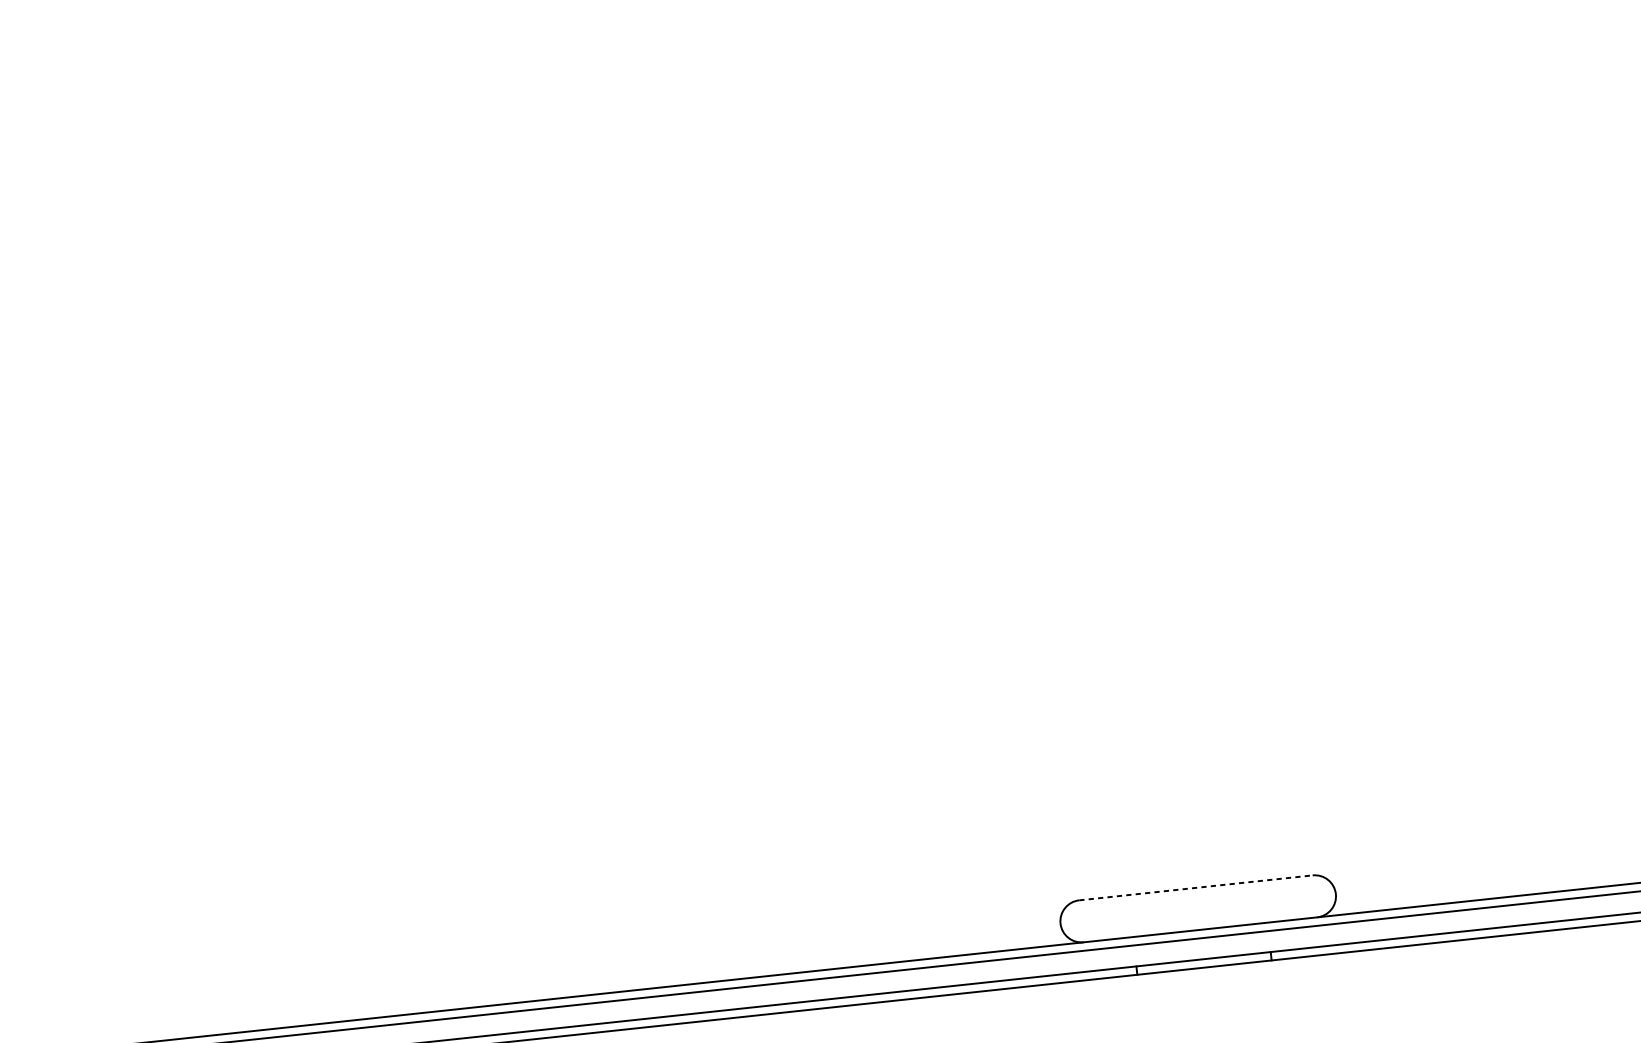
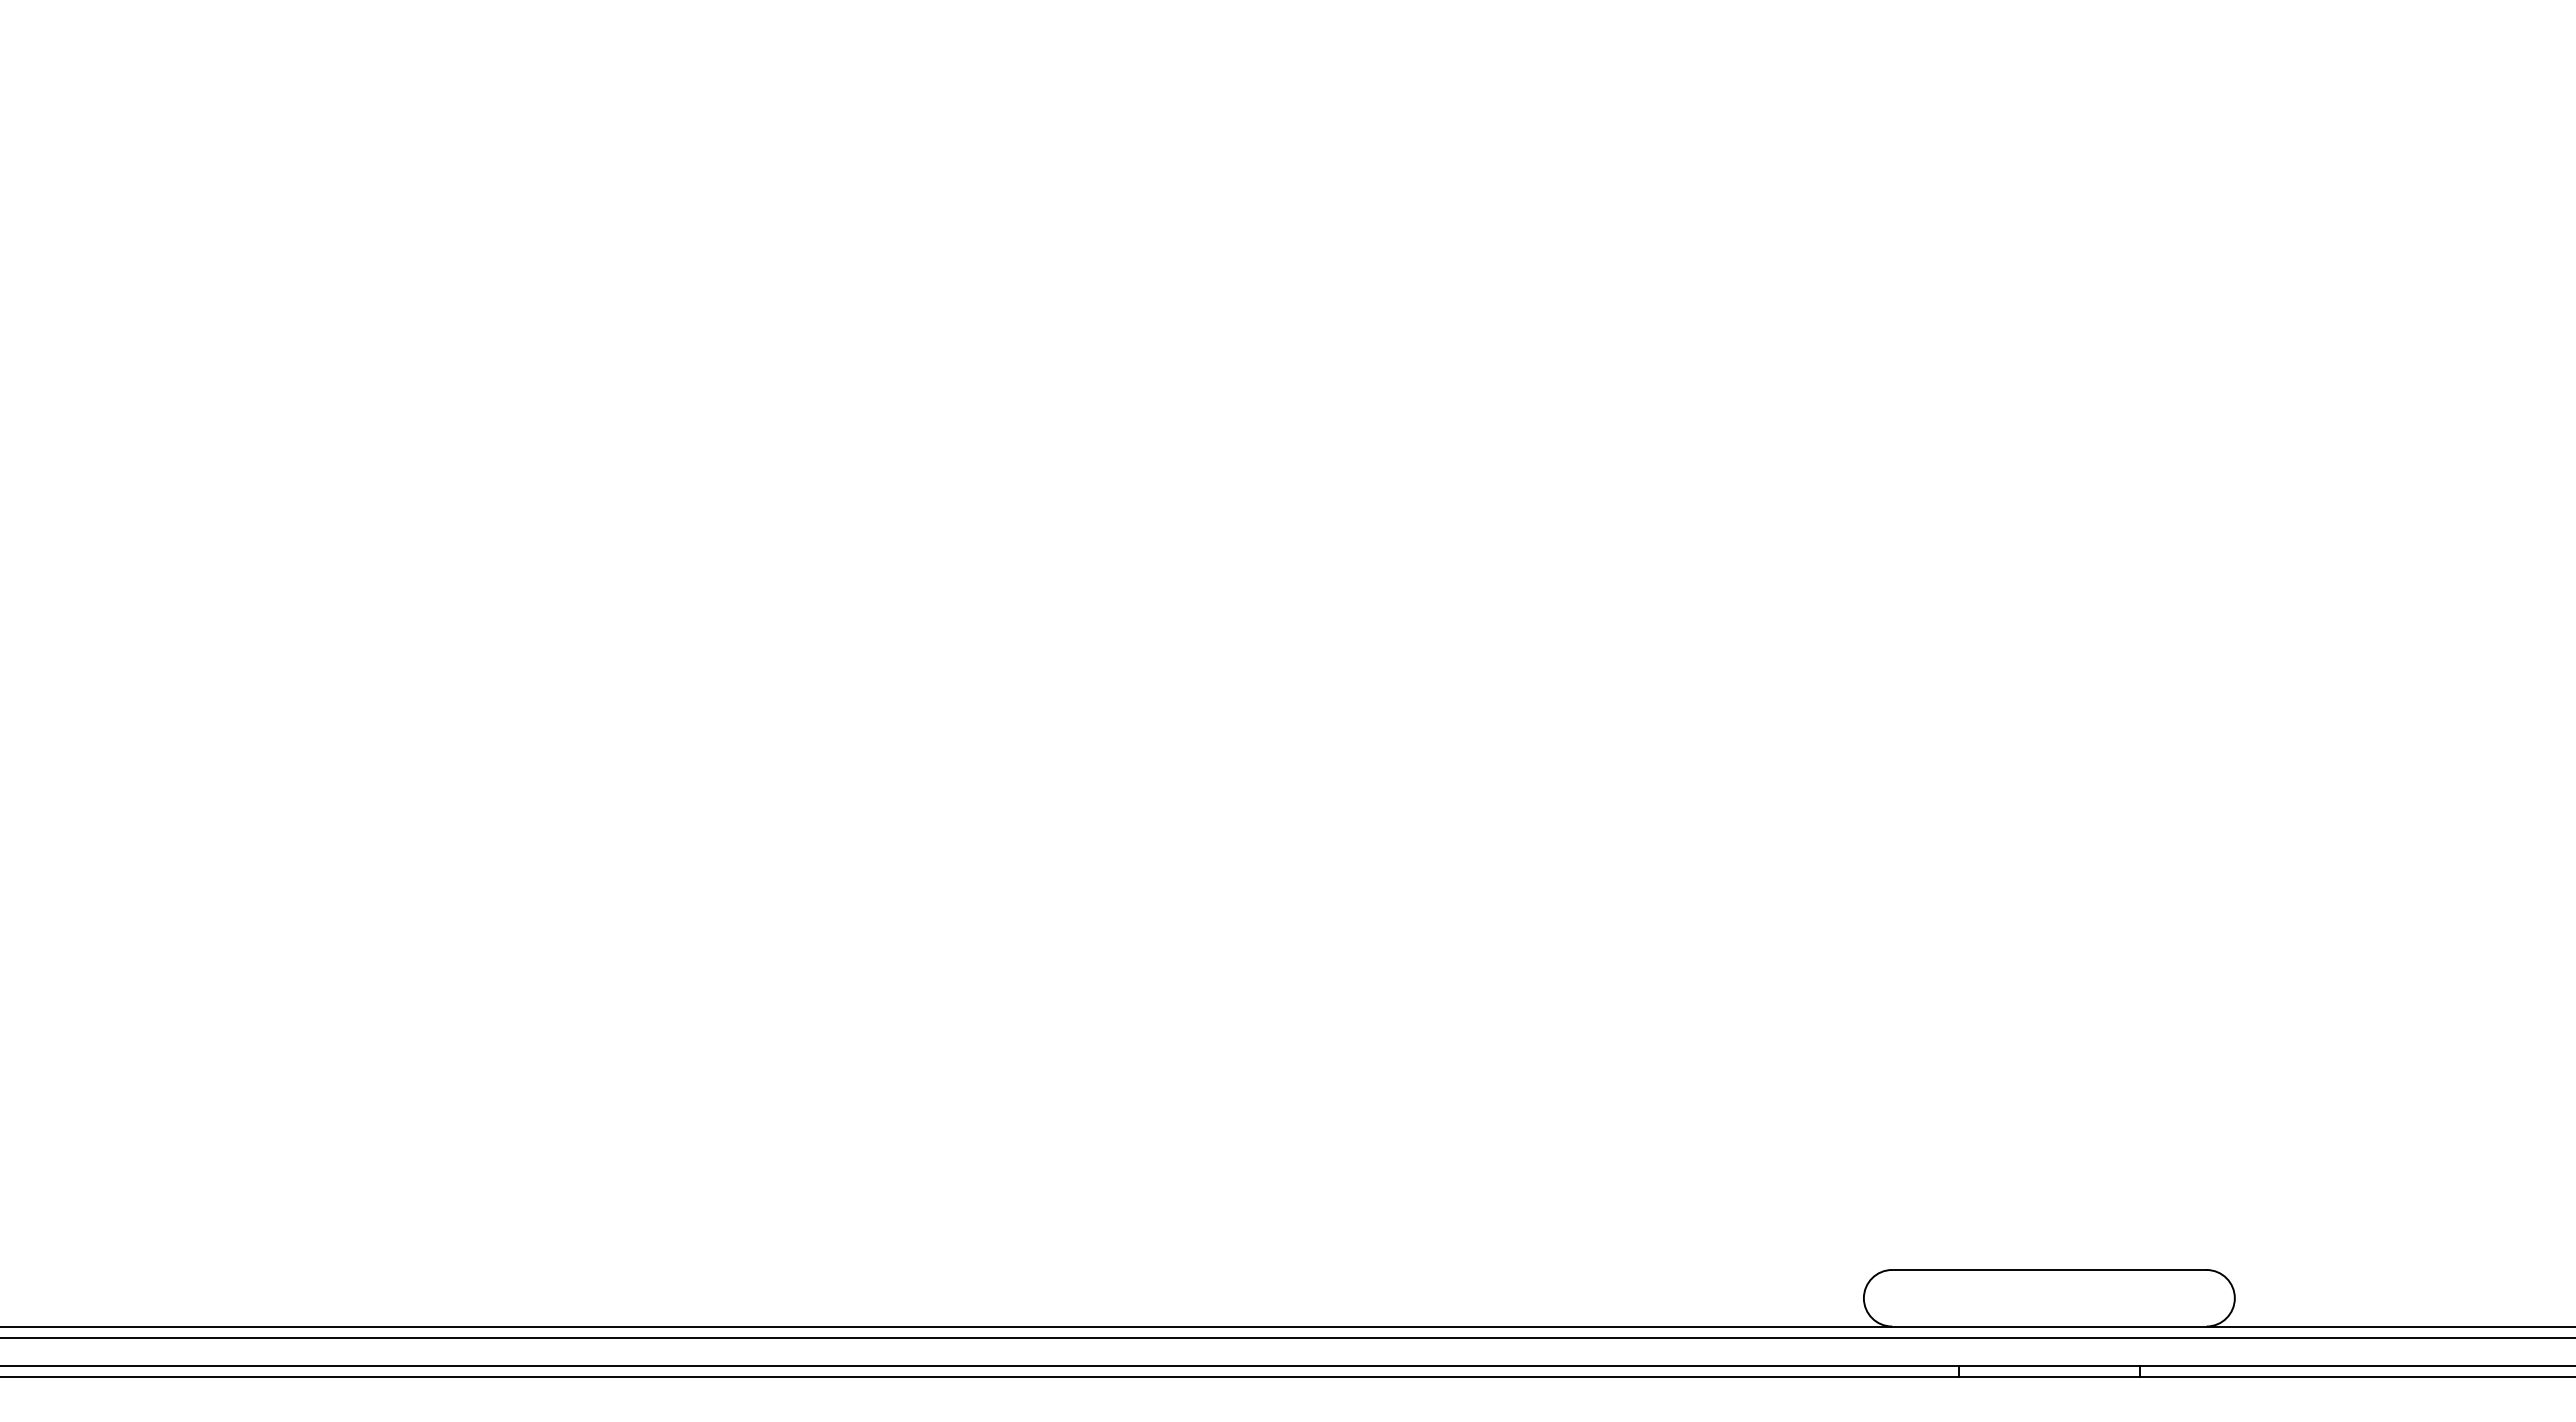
line: (1196, 887) -> (2049, 1269), dashed -> solid

